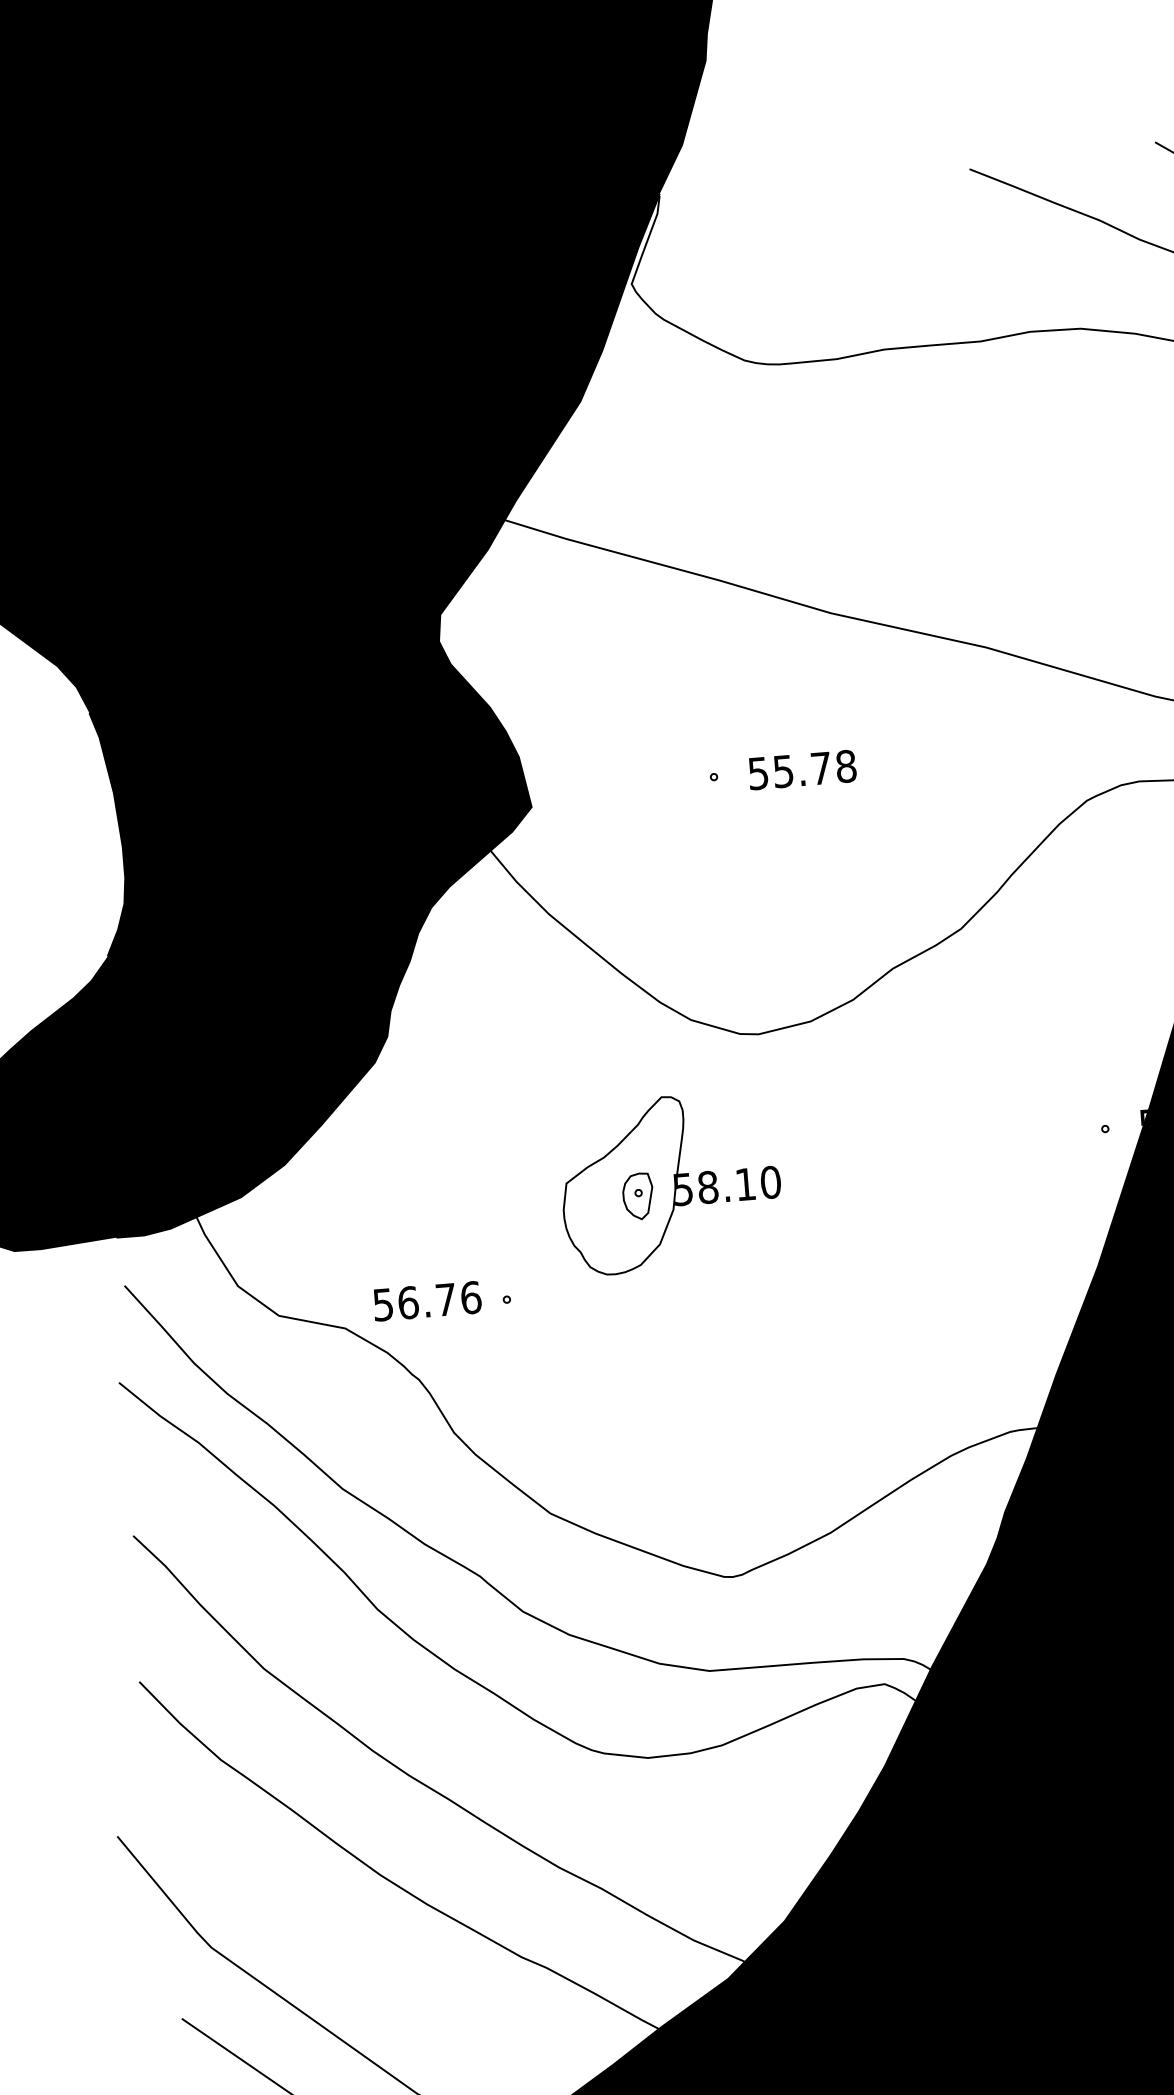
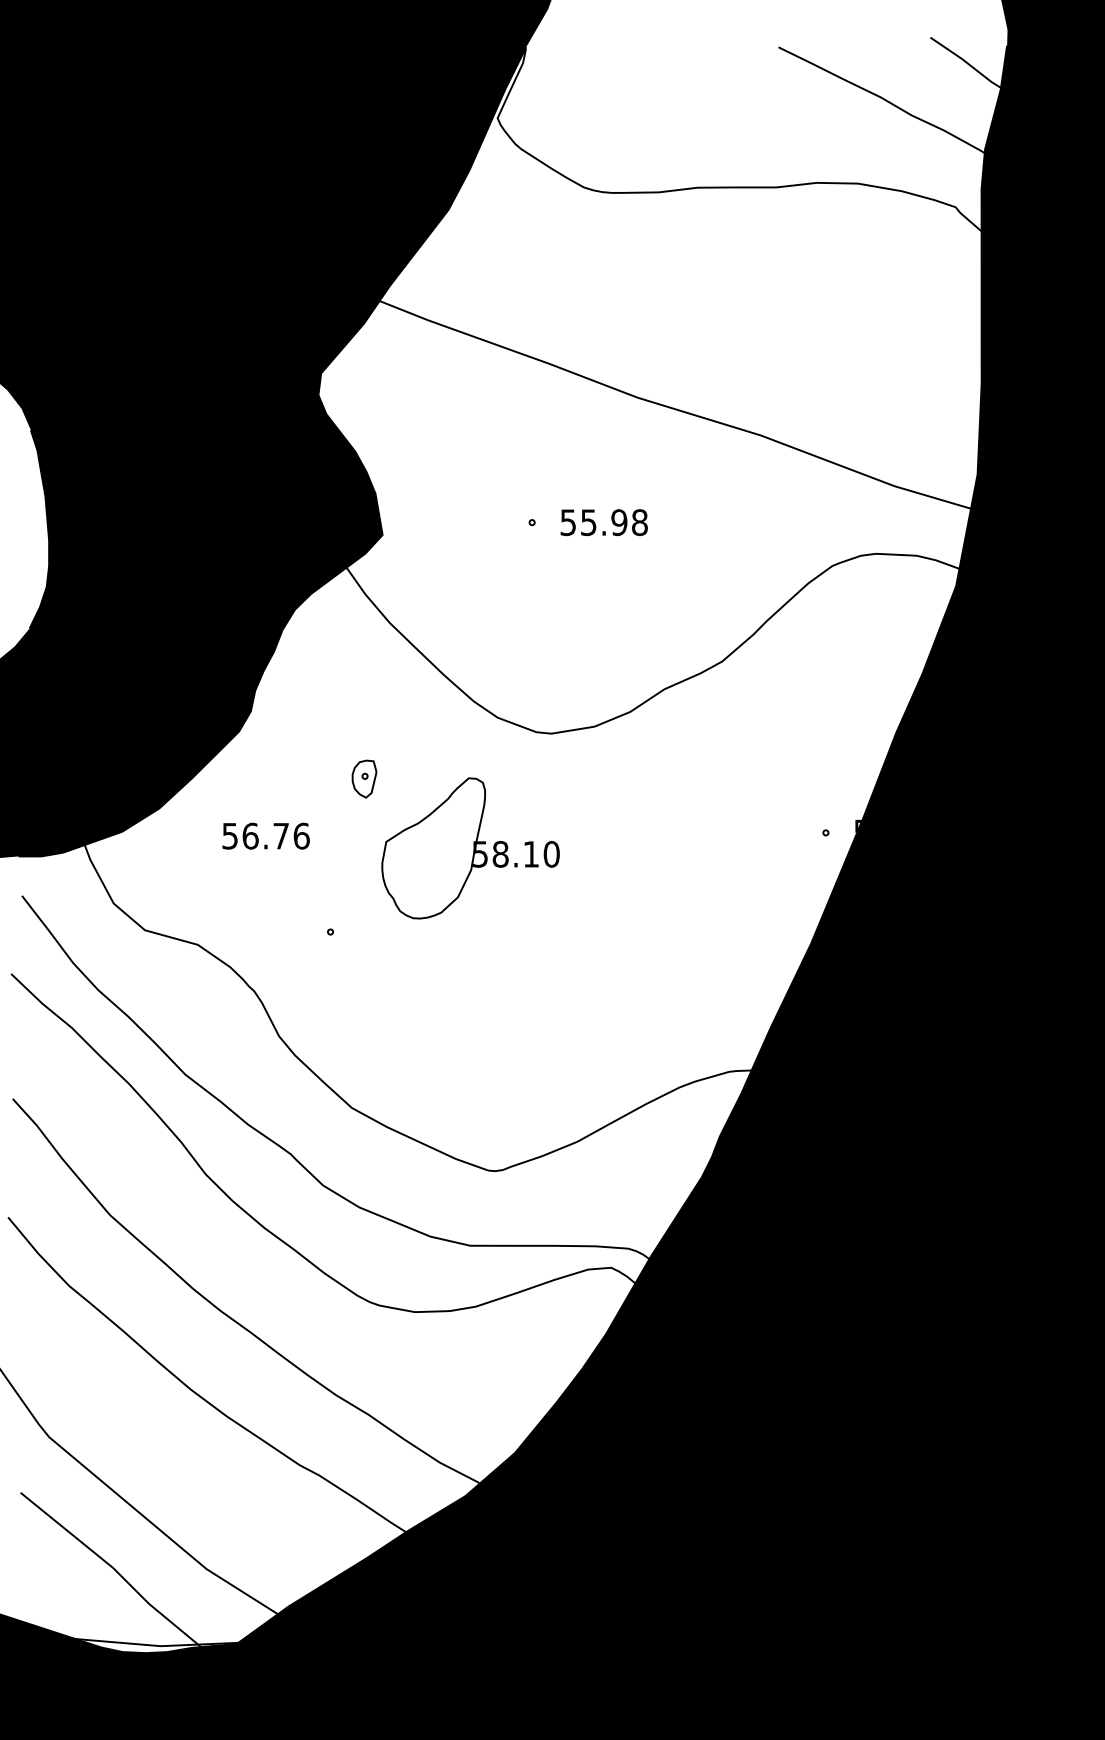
text: (821, 768) -> (619, 522), 55.78 -> 55.98
part: (638, 1195) -> (364, 778), moved
text: (426, 1300) -> (265, 835), moved

